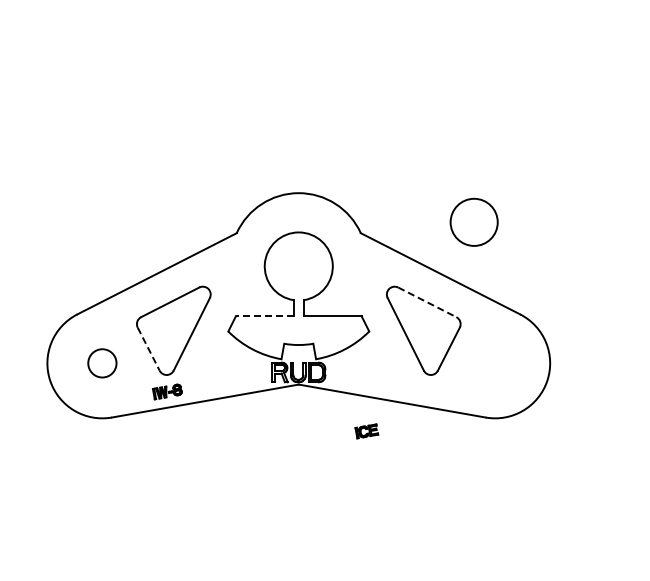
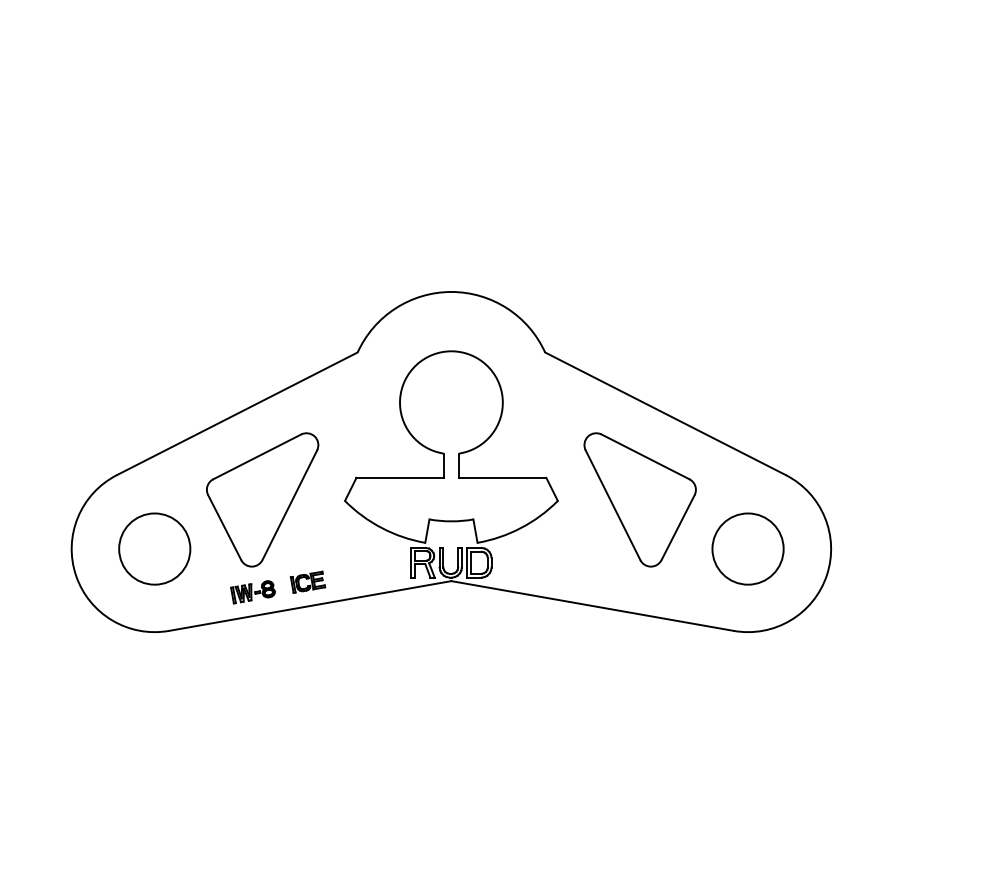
circle: (473, 221) -> (747, 547), moved
line: (427, 302) -> (645, 457), dashed -> solid
line: (264, 316) -> (399, 478), dashed -> solid
line: (148, 349) -> (224, 528), dashed -> solid
circle: (101, 362) -> (153, 547), size x1.67
part: (366, 431) -> (307, 582), moved

